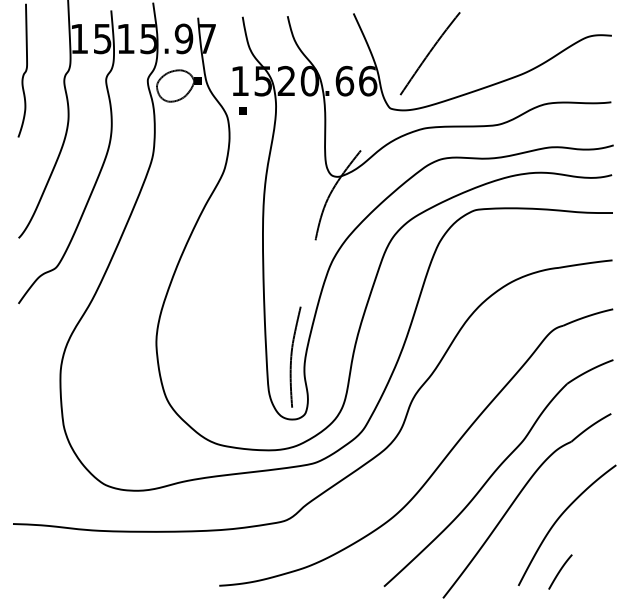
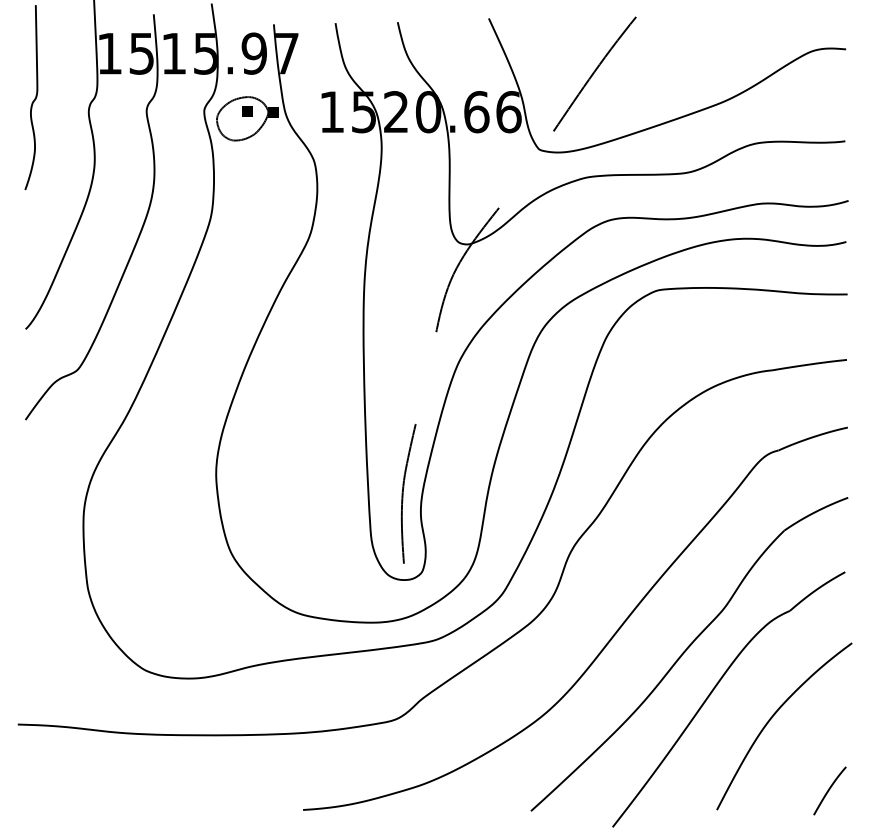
part: (243, 111) -> (247, 111), moved
curve: (560, 571) -> (829, 790), moved

